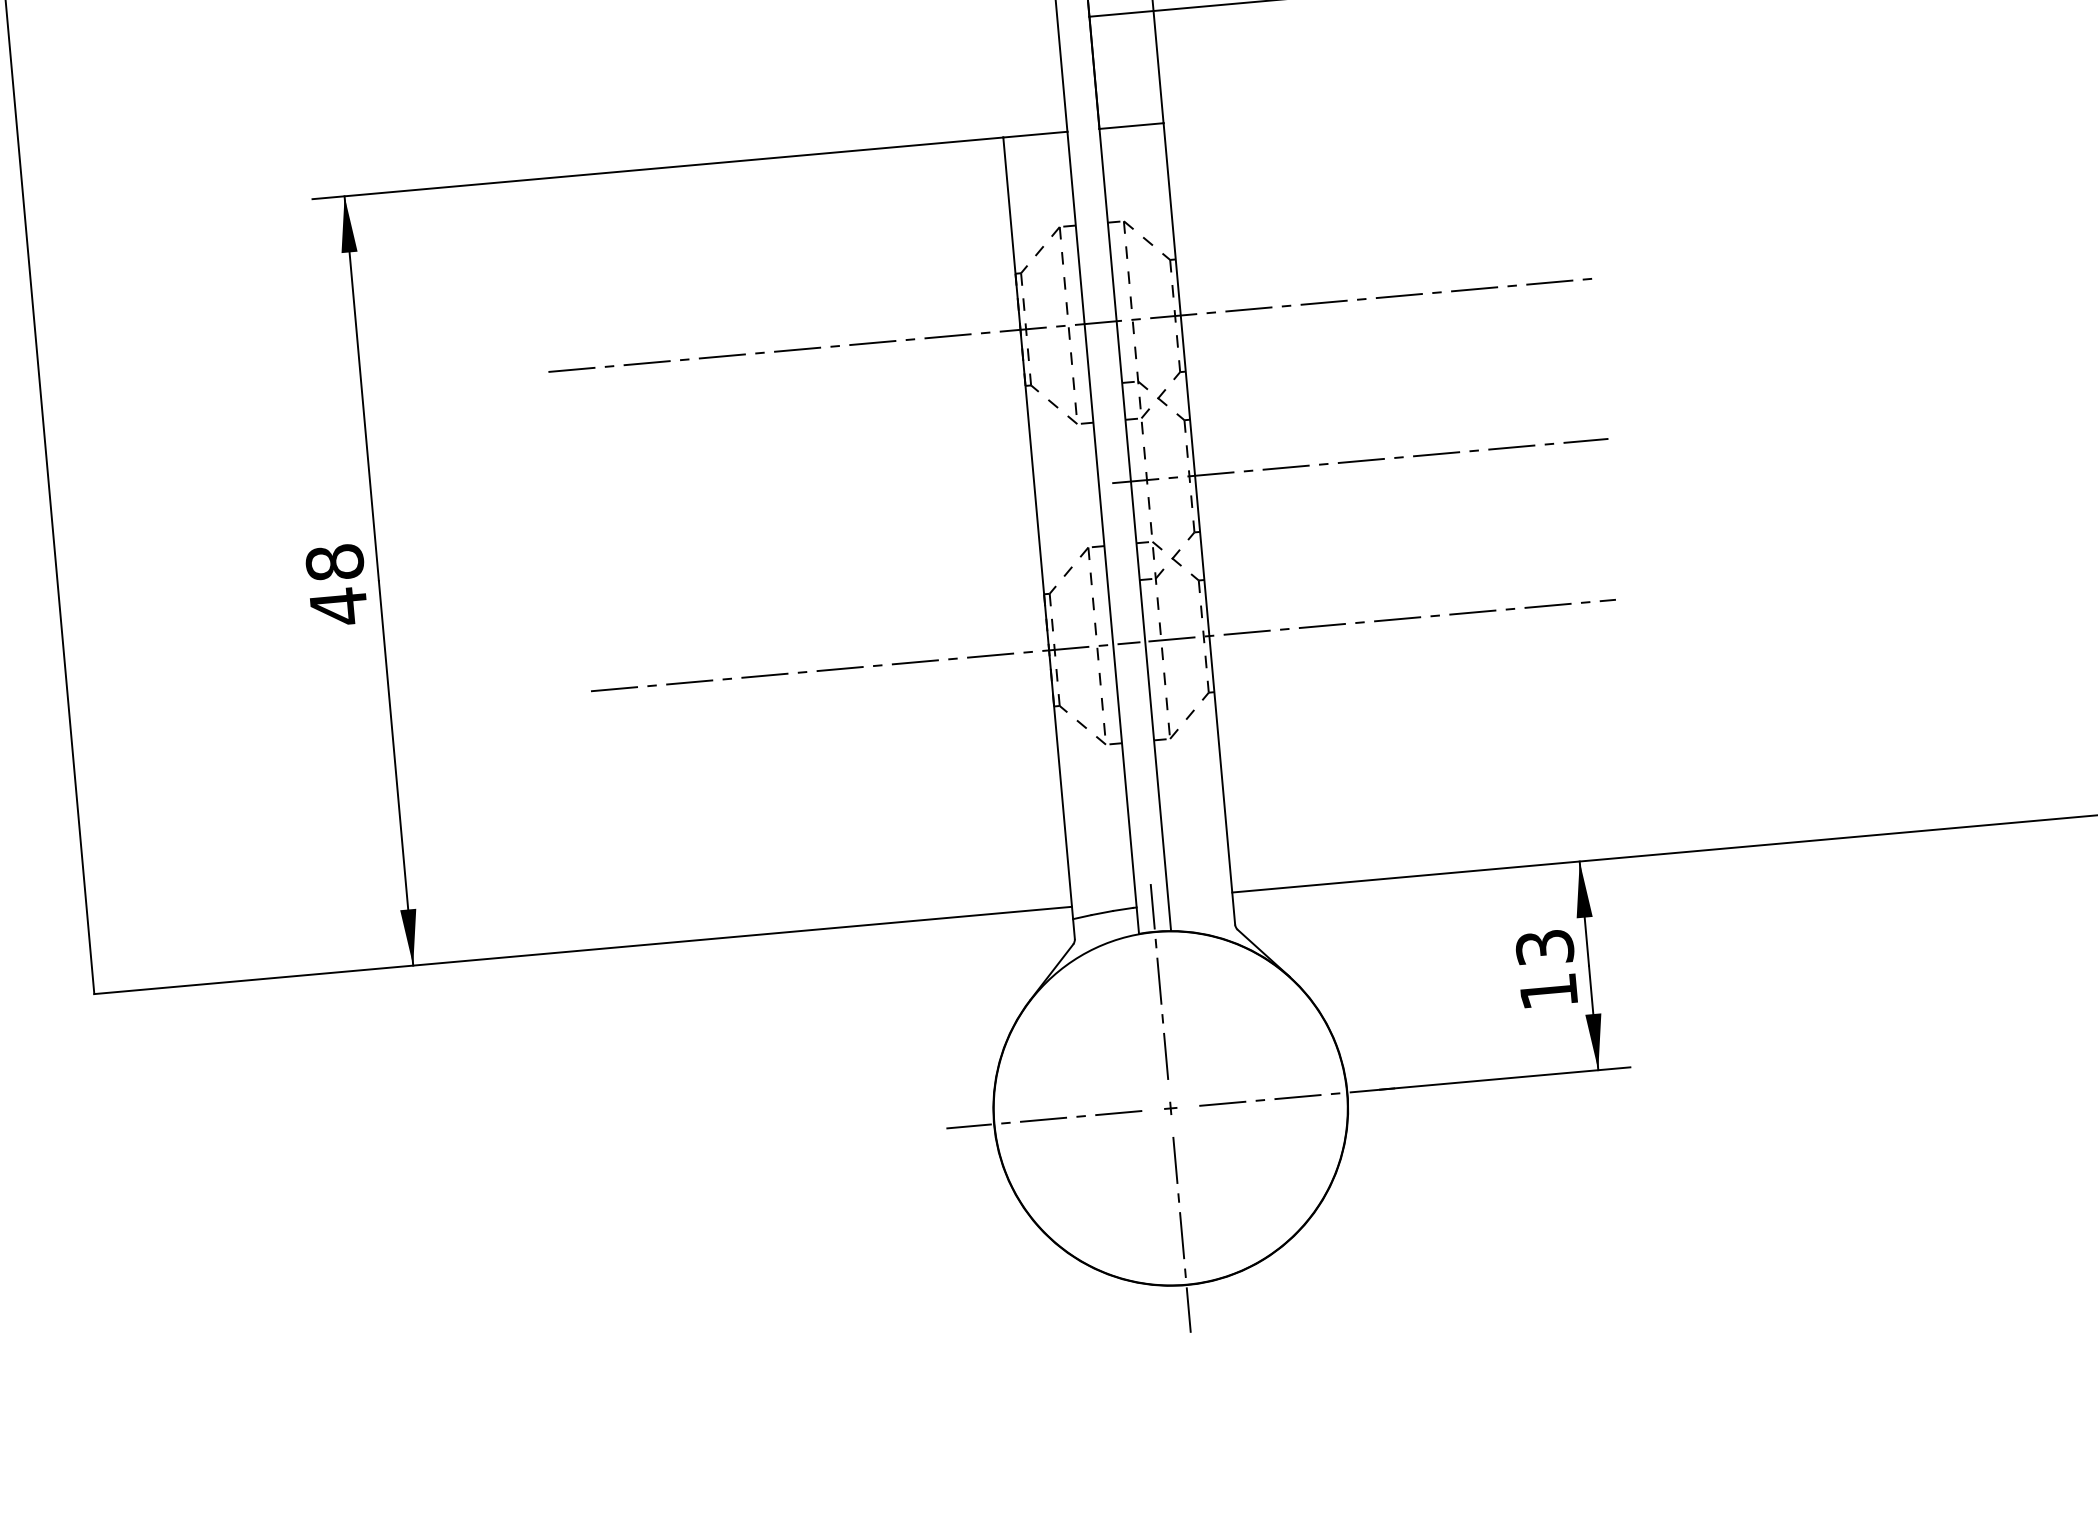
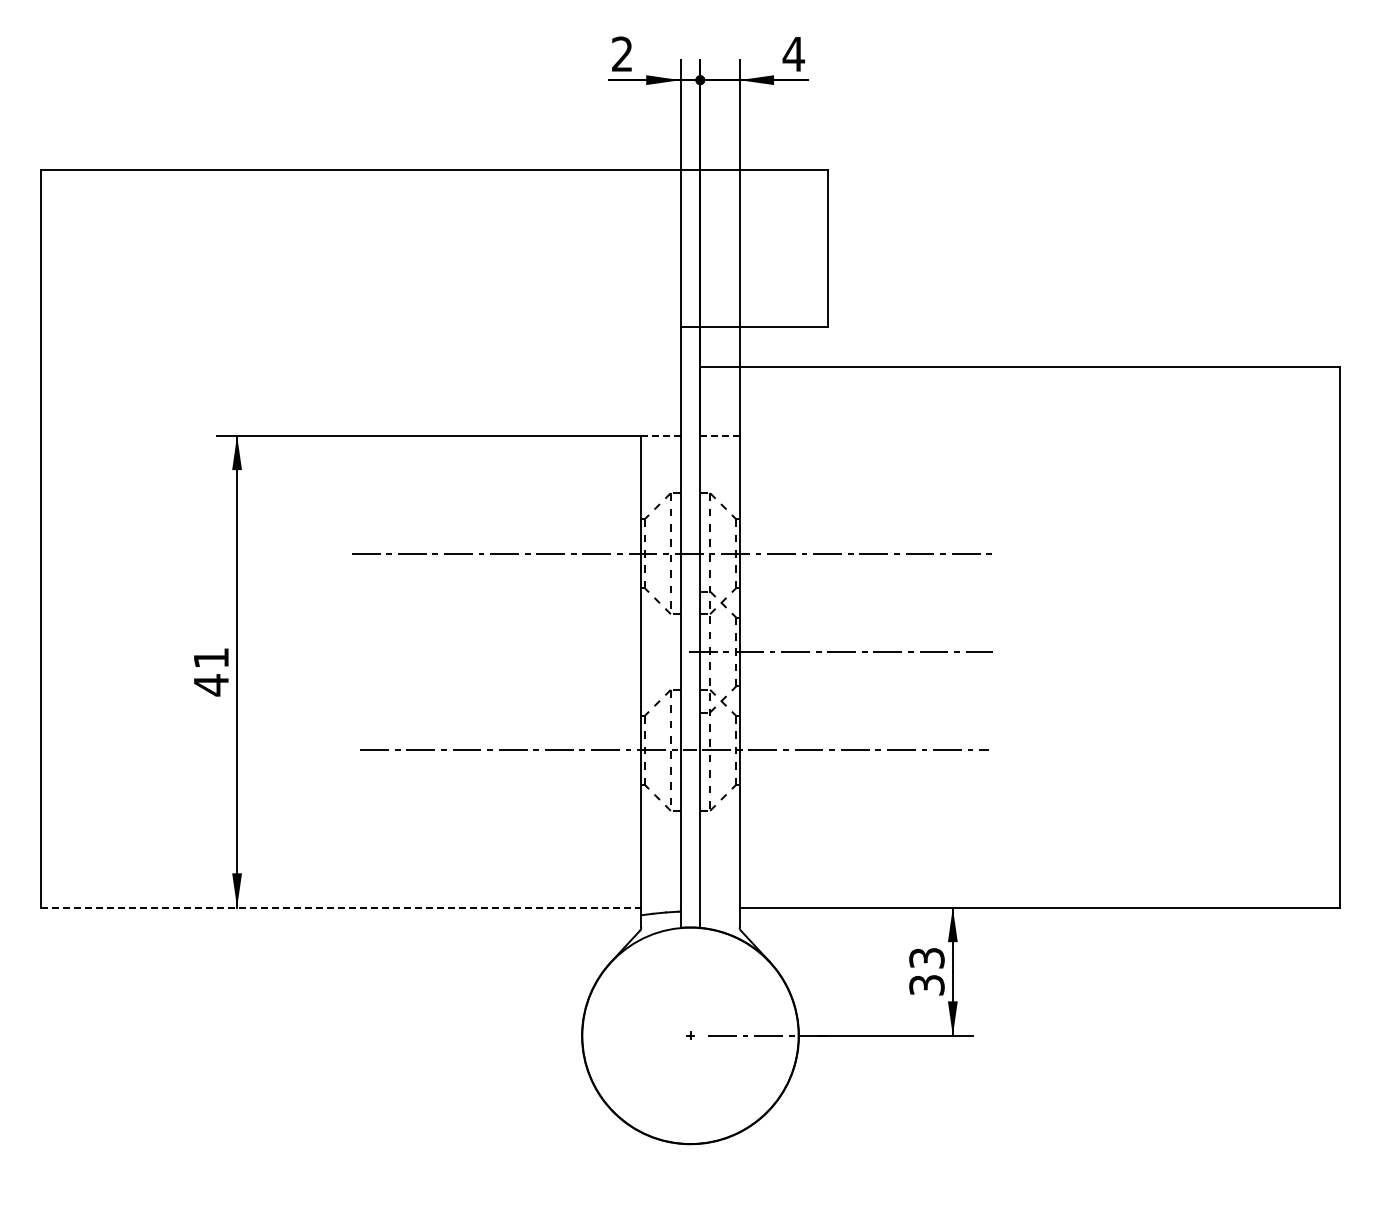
line: (1132, 125) -> (720, 435), solid -> dashed
line: (1034, 134) -> (660, 435), solid -> dashed
text: (335, 561) -> (211, 657), 48 -> 41
line: (583, 950) -> (341, 907), solid -> dashed
line: (1159, 982) -> (690, 958), removed
text: (1548, 992) -> (926, 985), 13 -> 33
line: (1043, 1119) -> (612, 1035), removed
line: (1182, 1235) -> (690, 1113), removed

